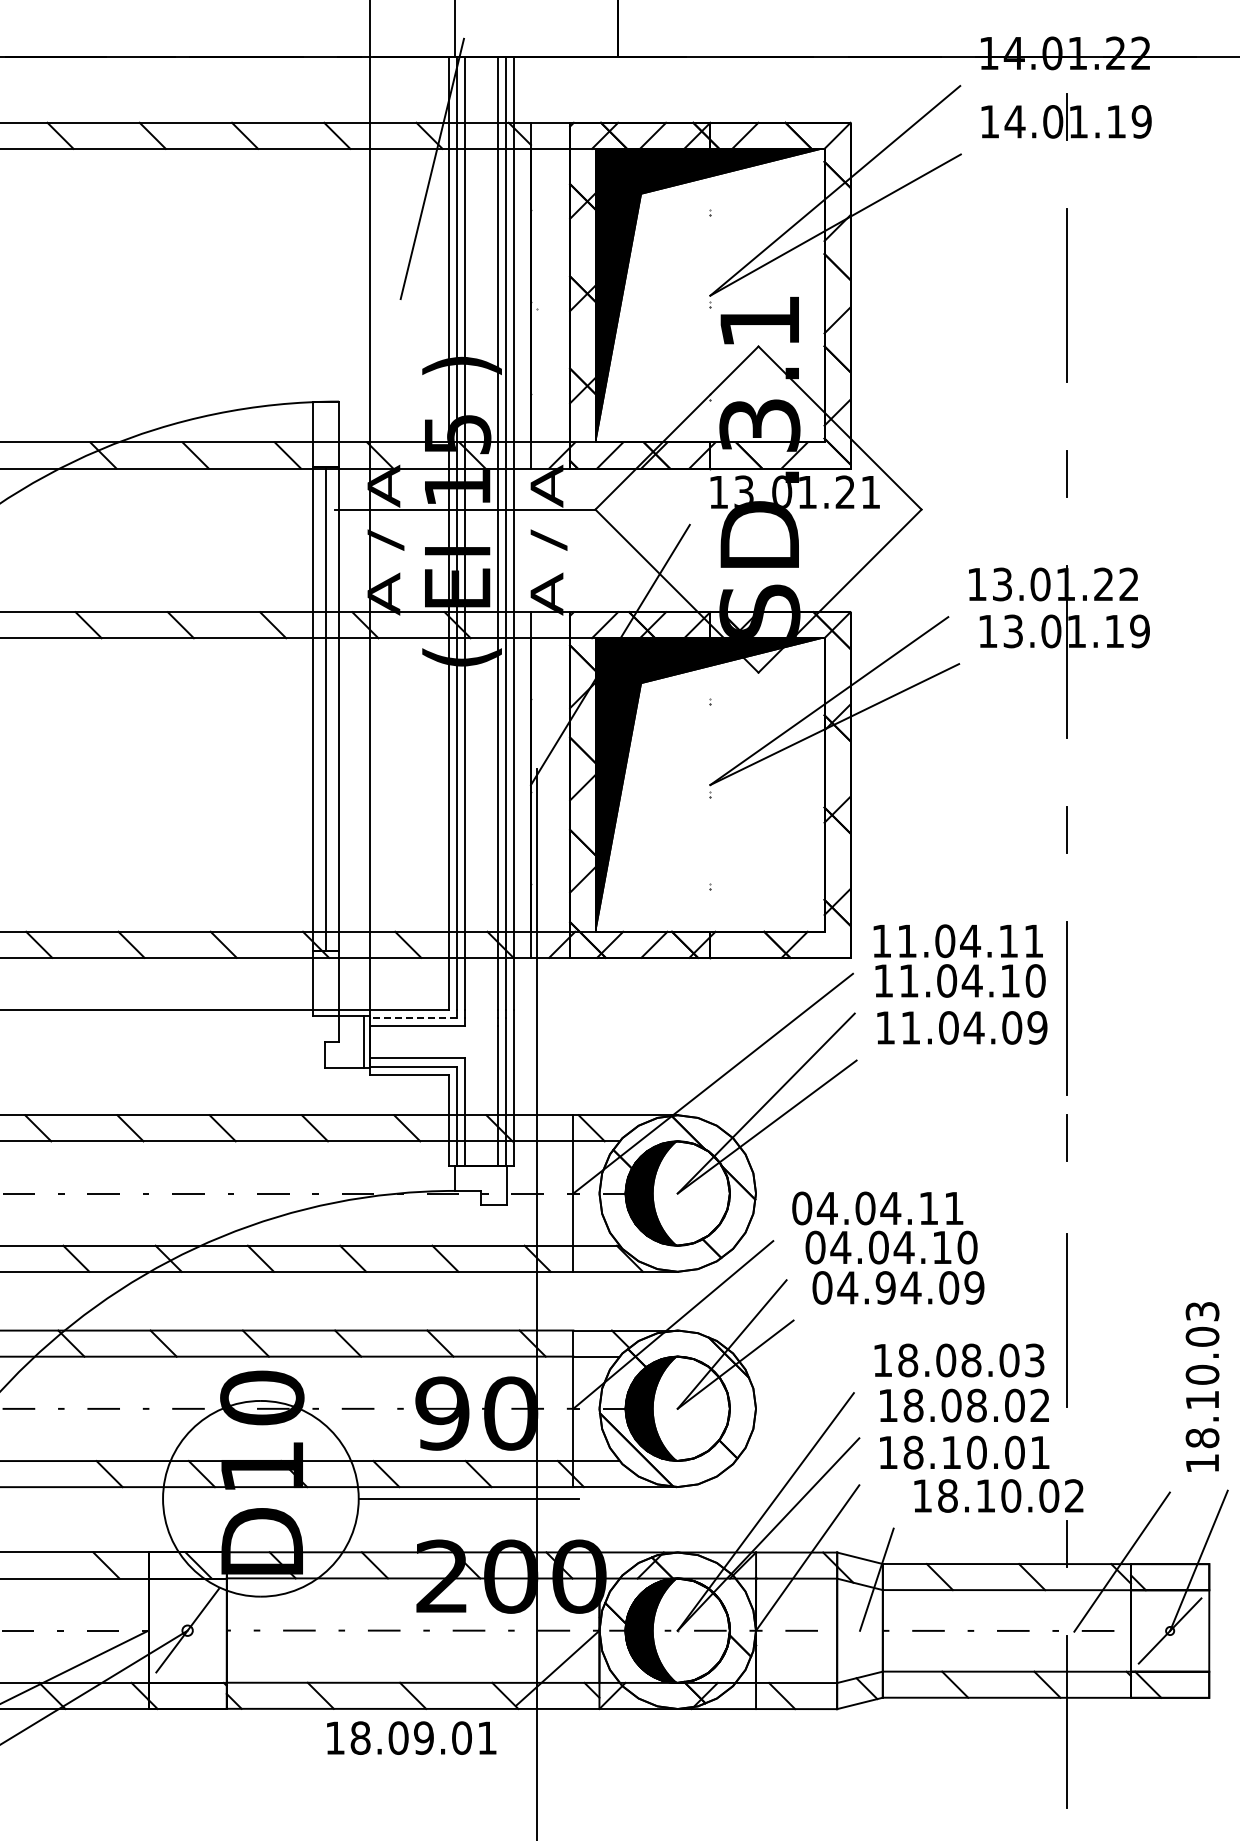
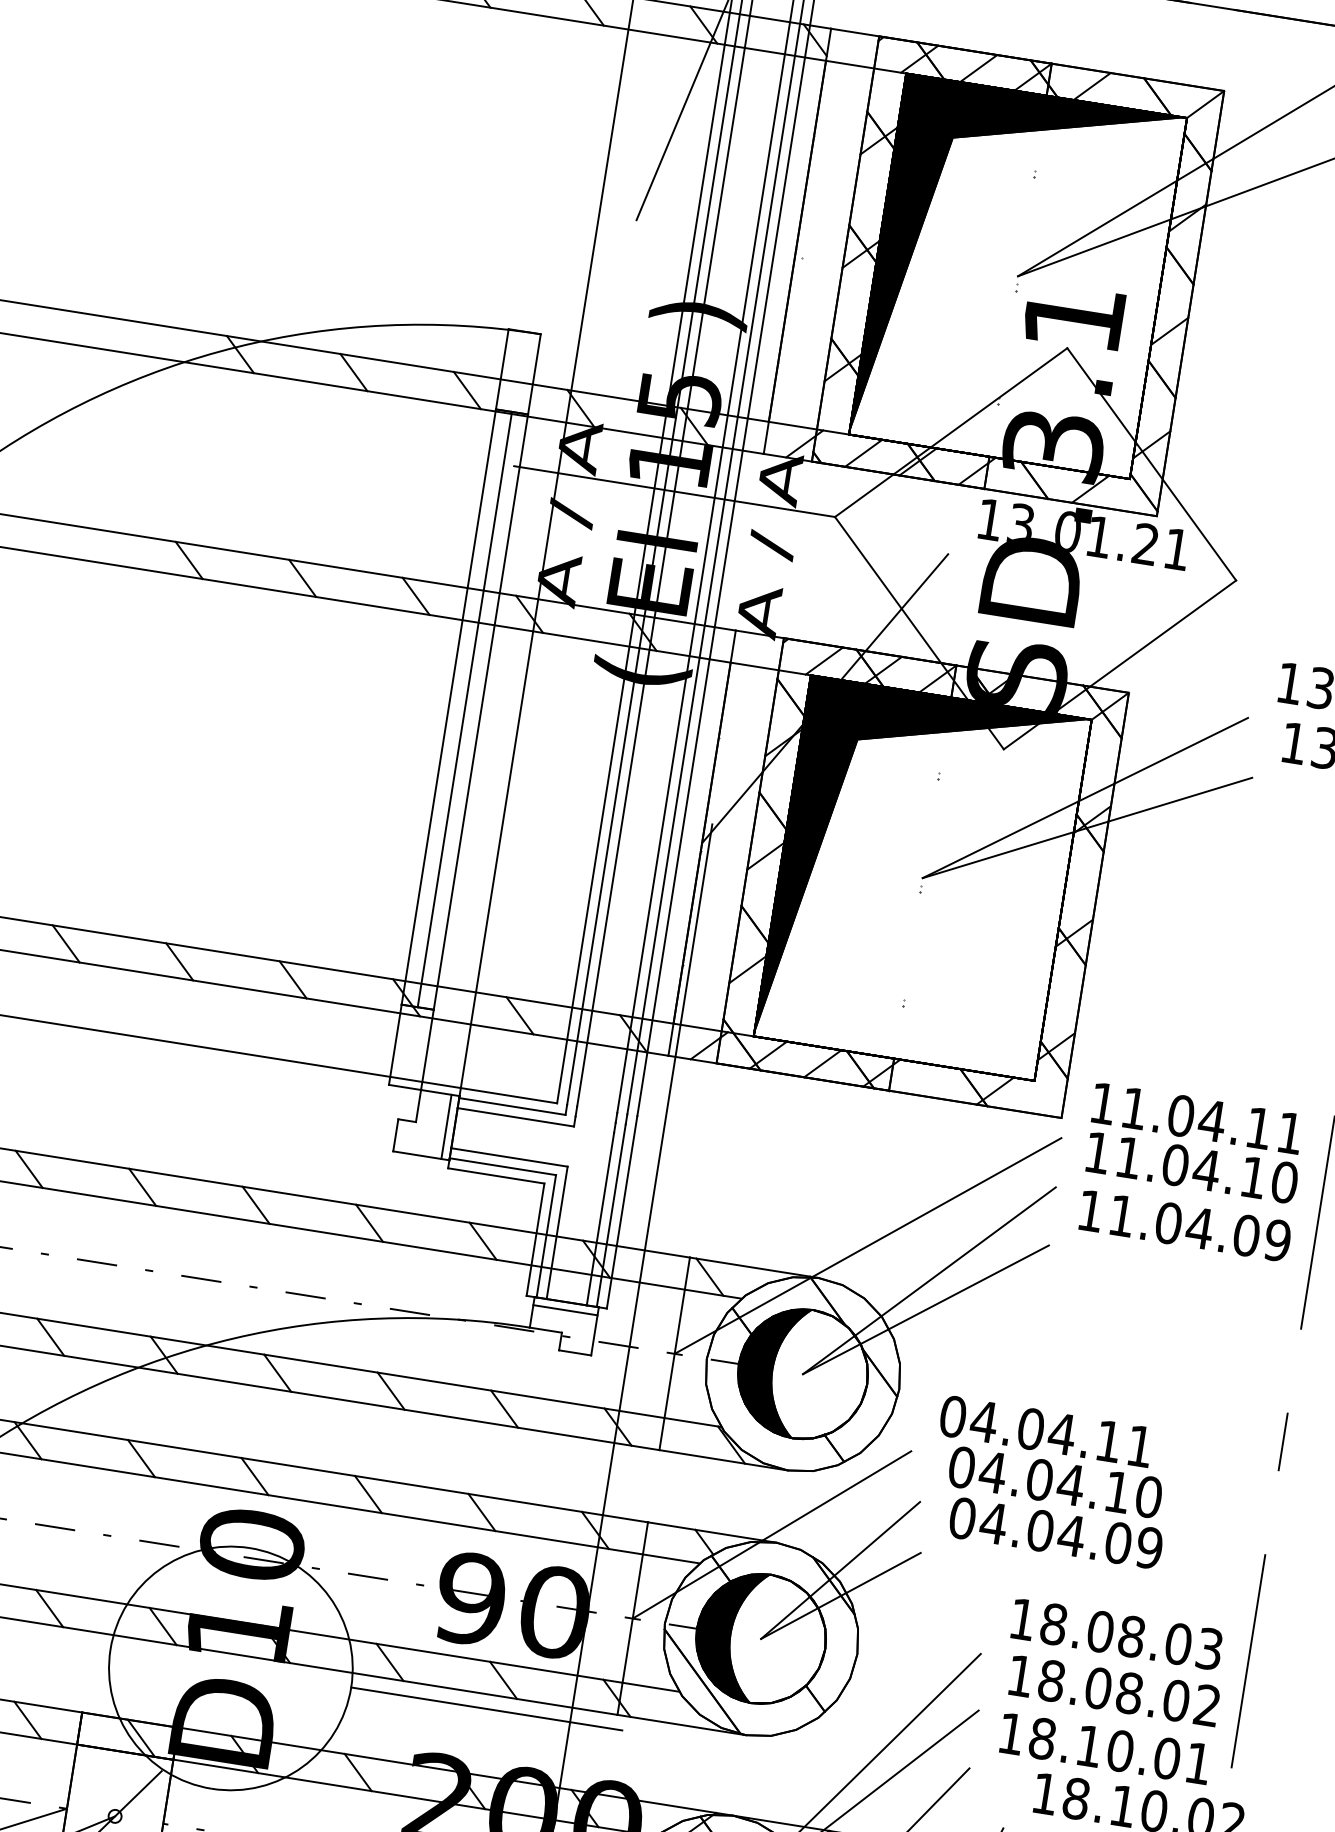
line: (413, 1017) -> (512, 1106), dashed -> solid
line: (1066, 1137) -> (1282, 1441), moved
line: (481, 1172) -> (565, 1310), added
text: (885, 1287) -> (1040, 1530), 04.94.09 -> 04.04.09
line: (1066, 1320) -> (1247, 1661), moved

